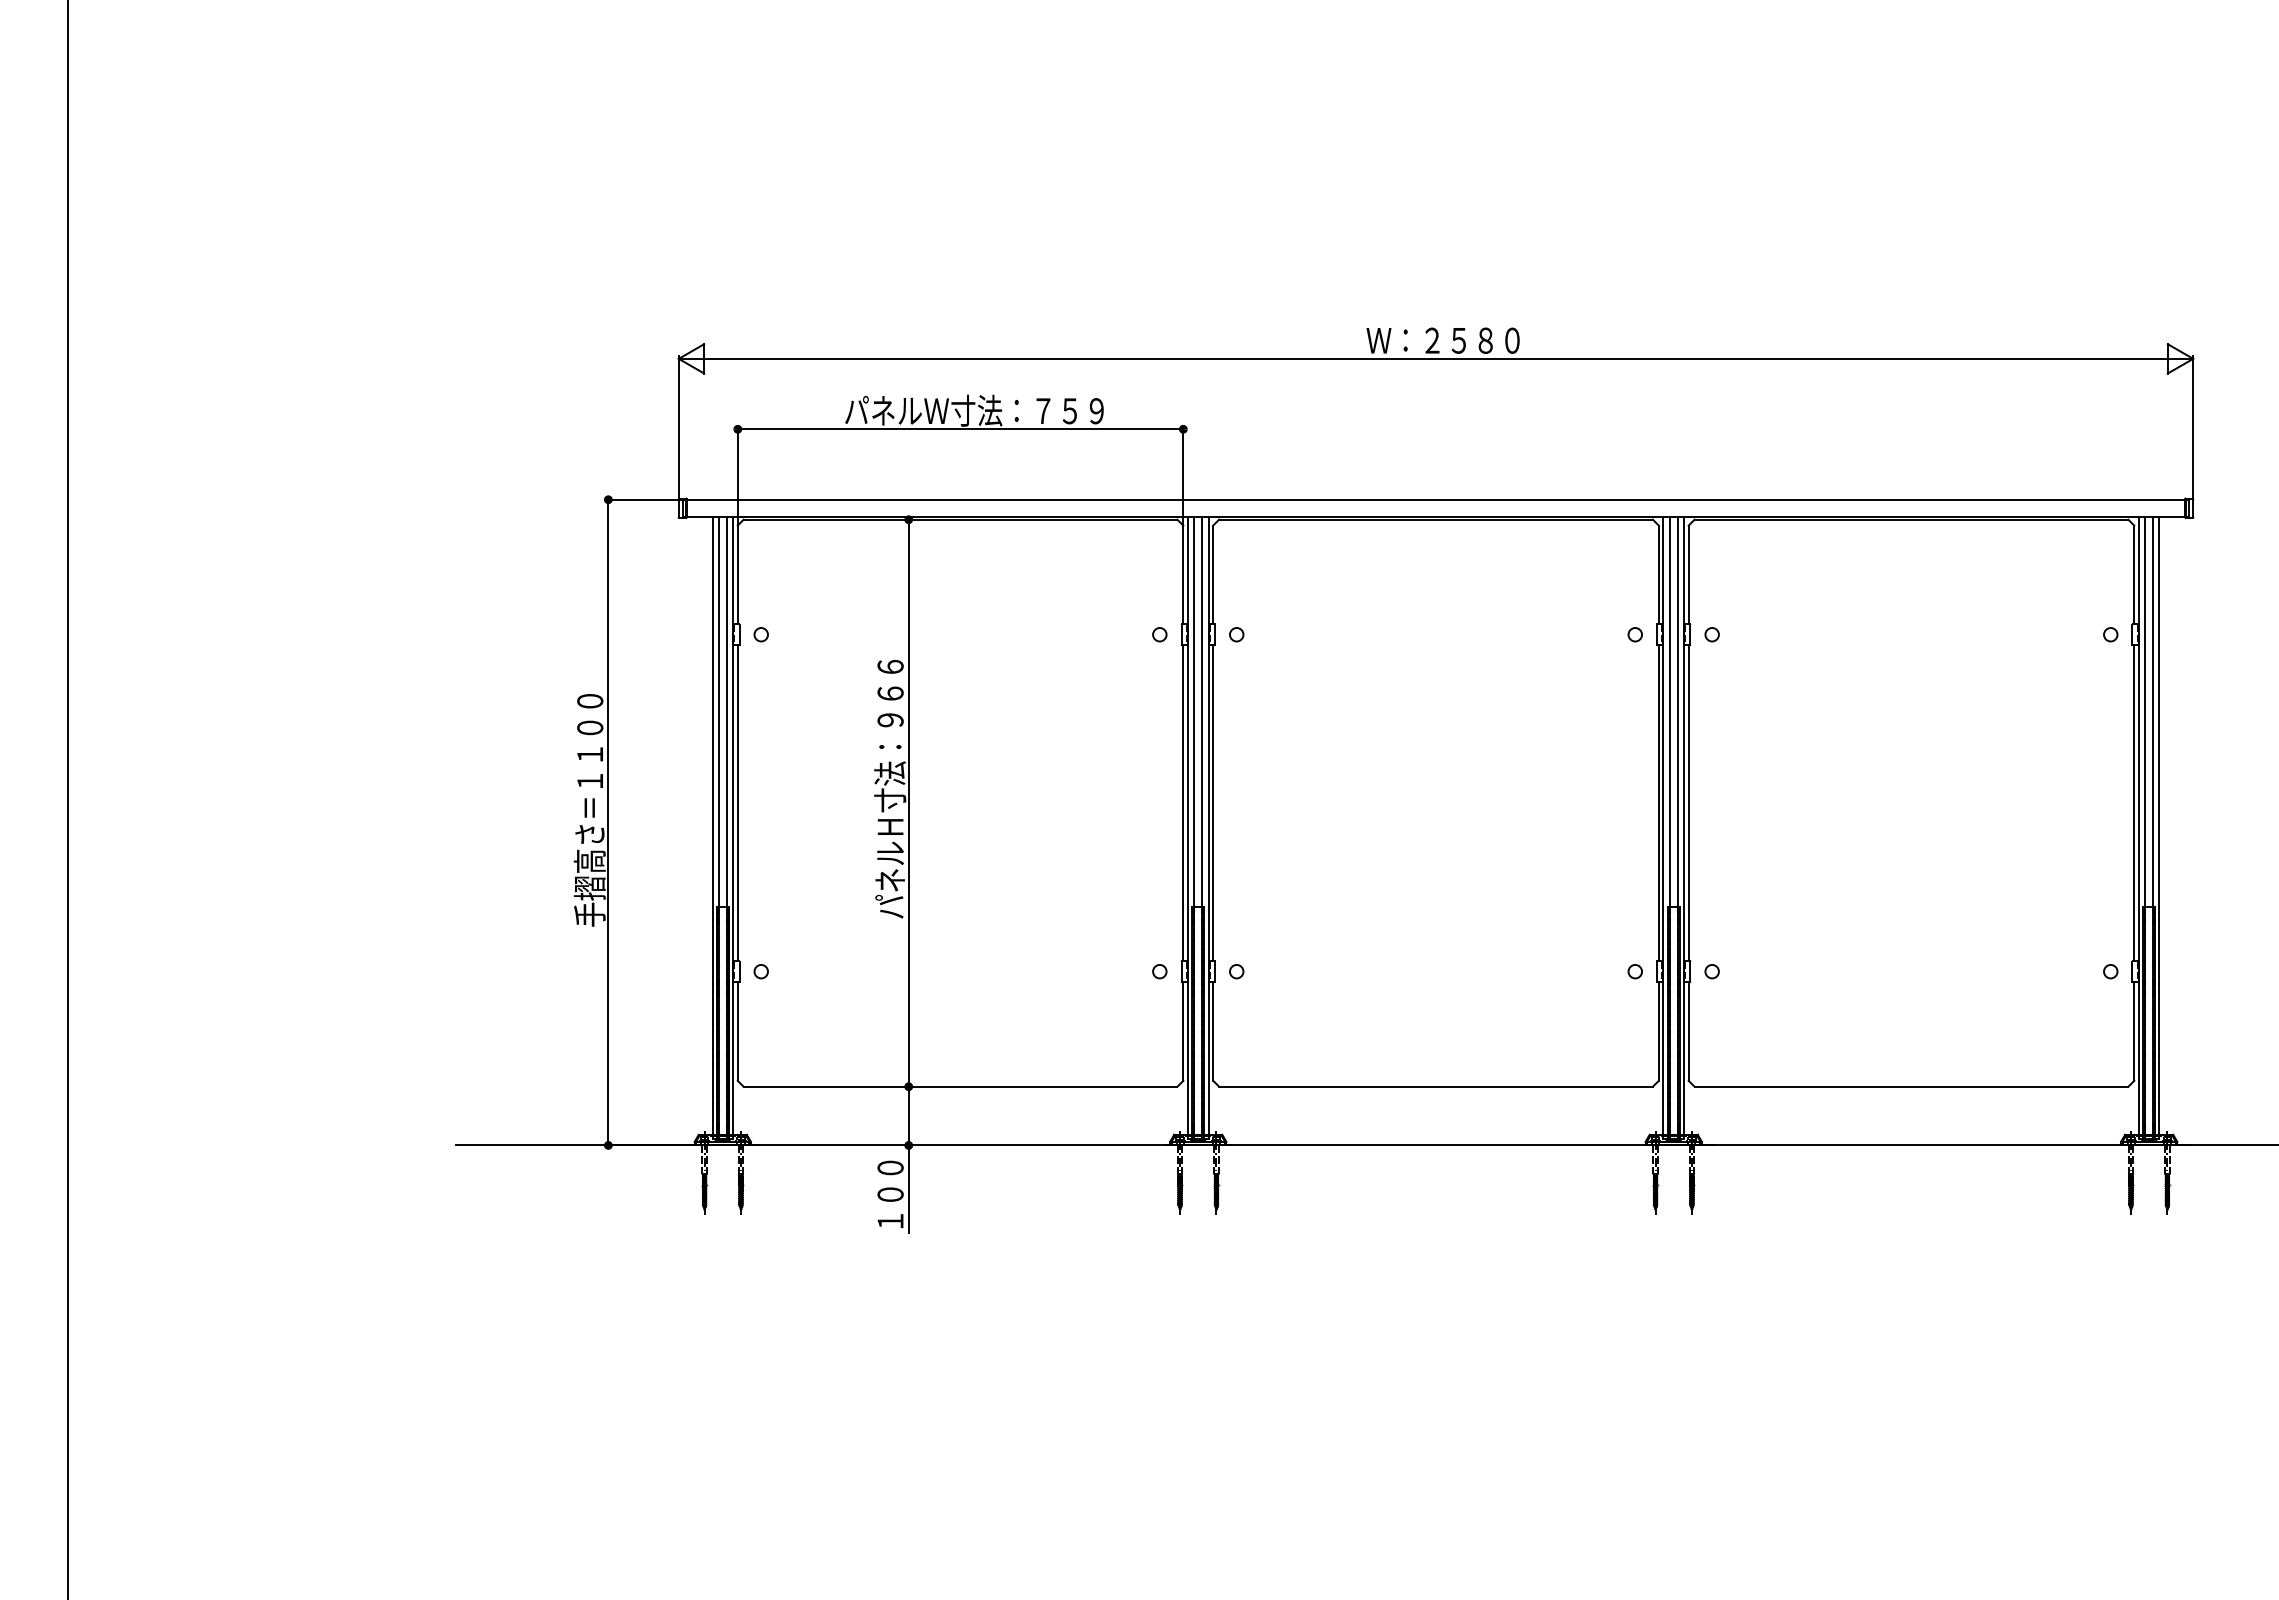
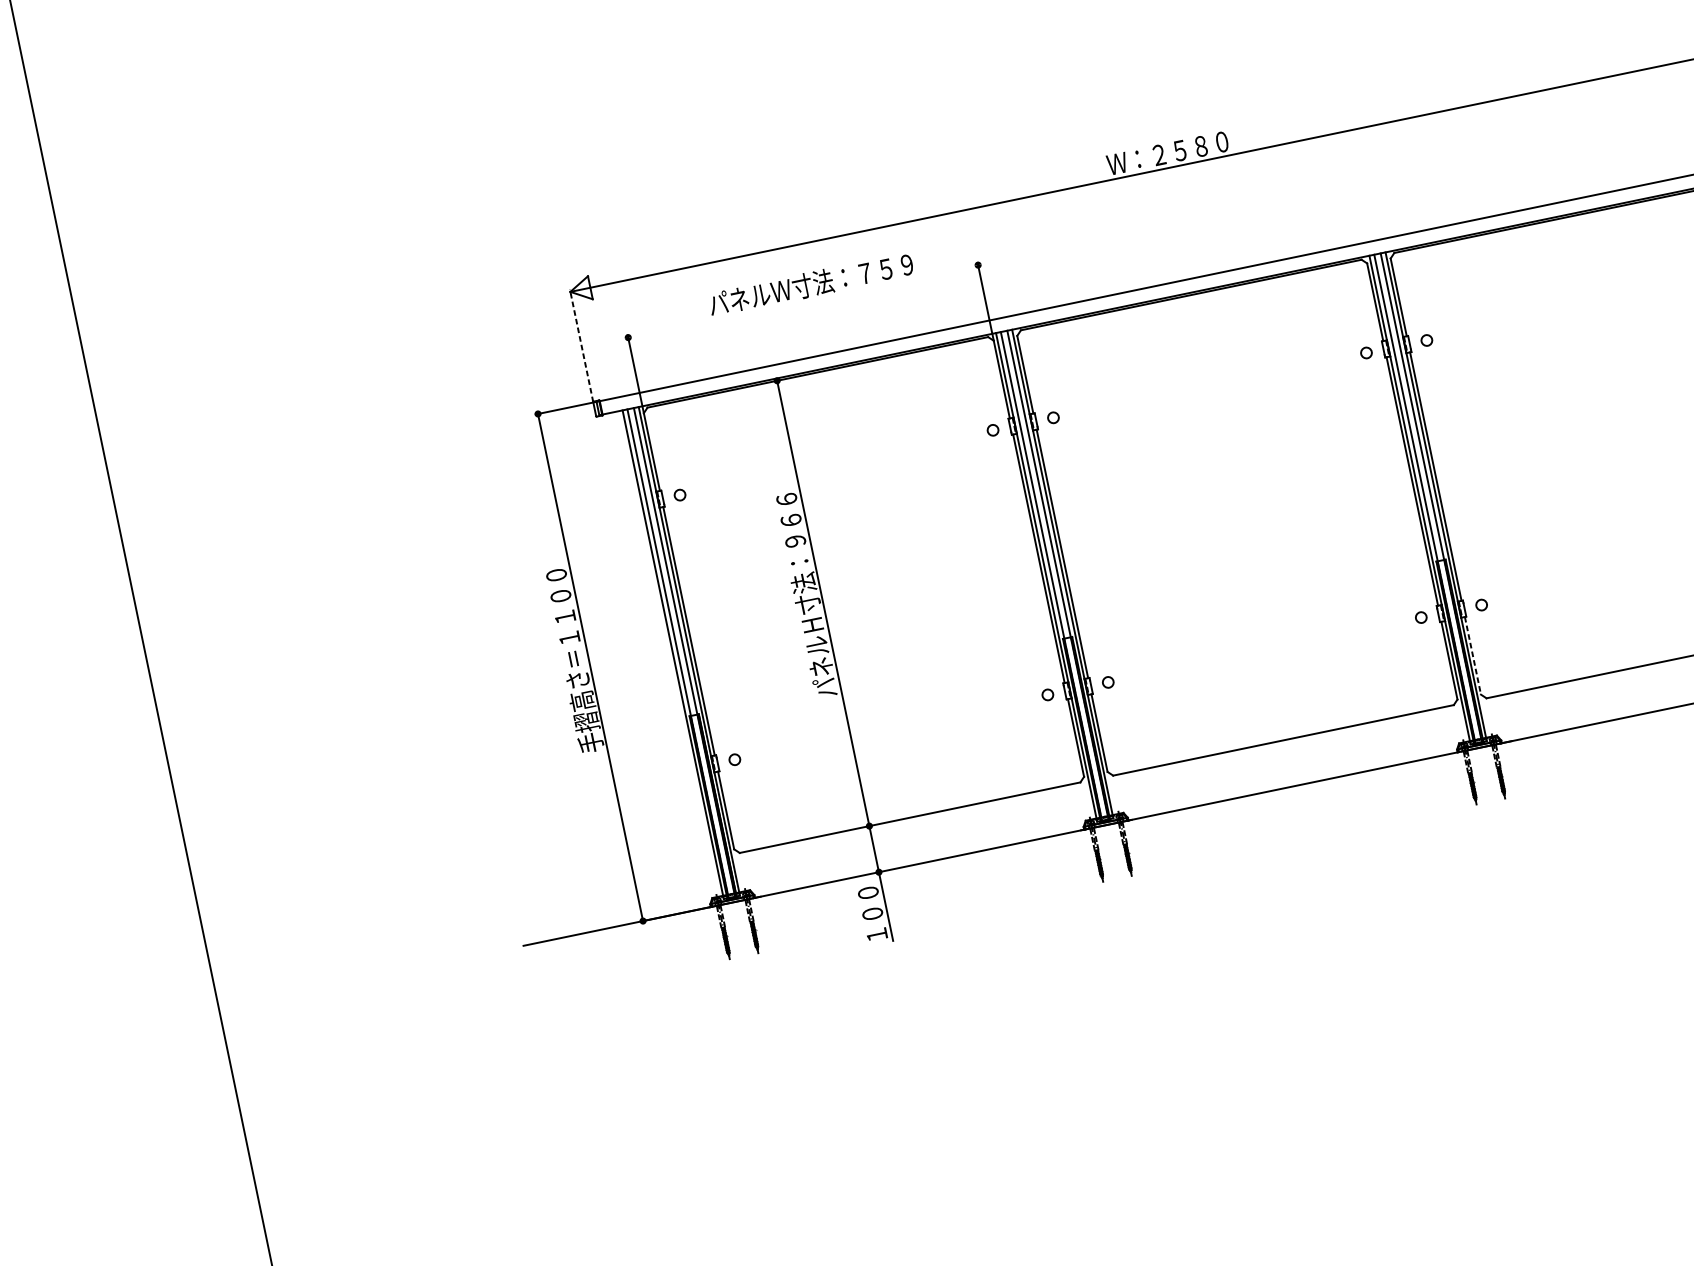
line: (678, 427) -> (581, 345), solid -> dashed
line: (960, 429) -> (803, 301), removed
line: (1688, 1031) -> (1472, 655), solid -> dashed

